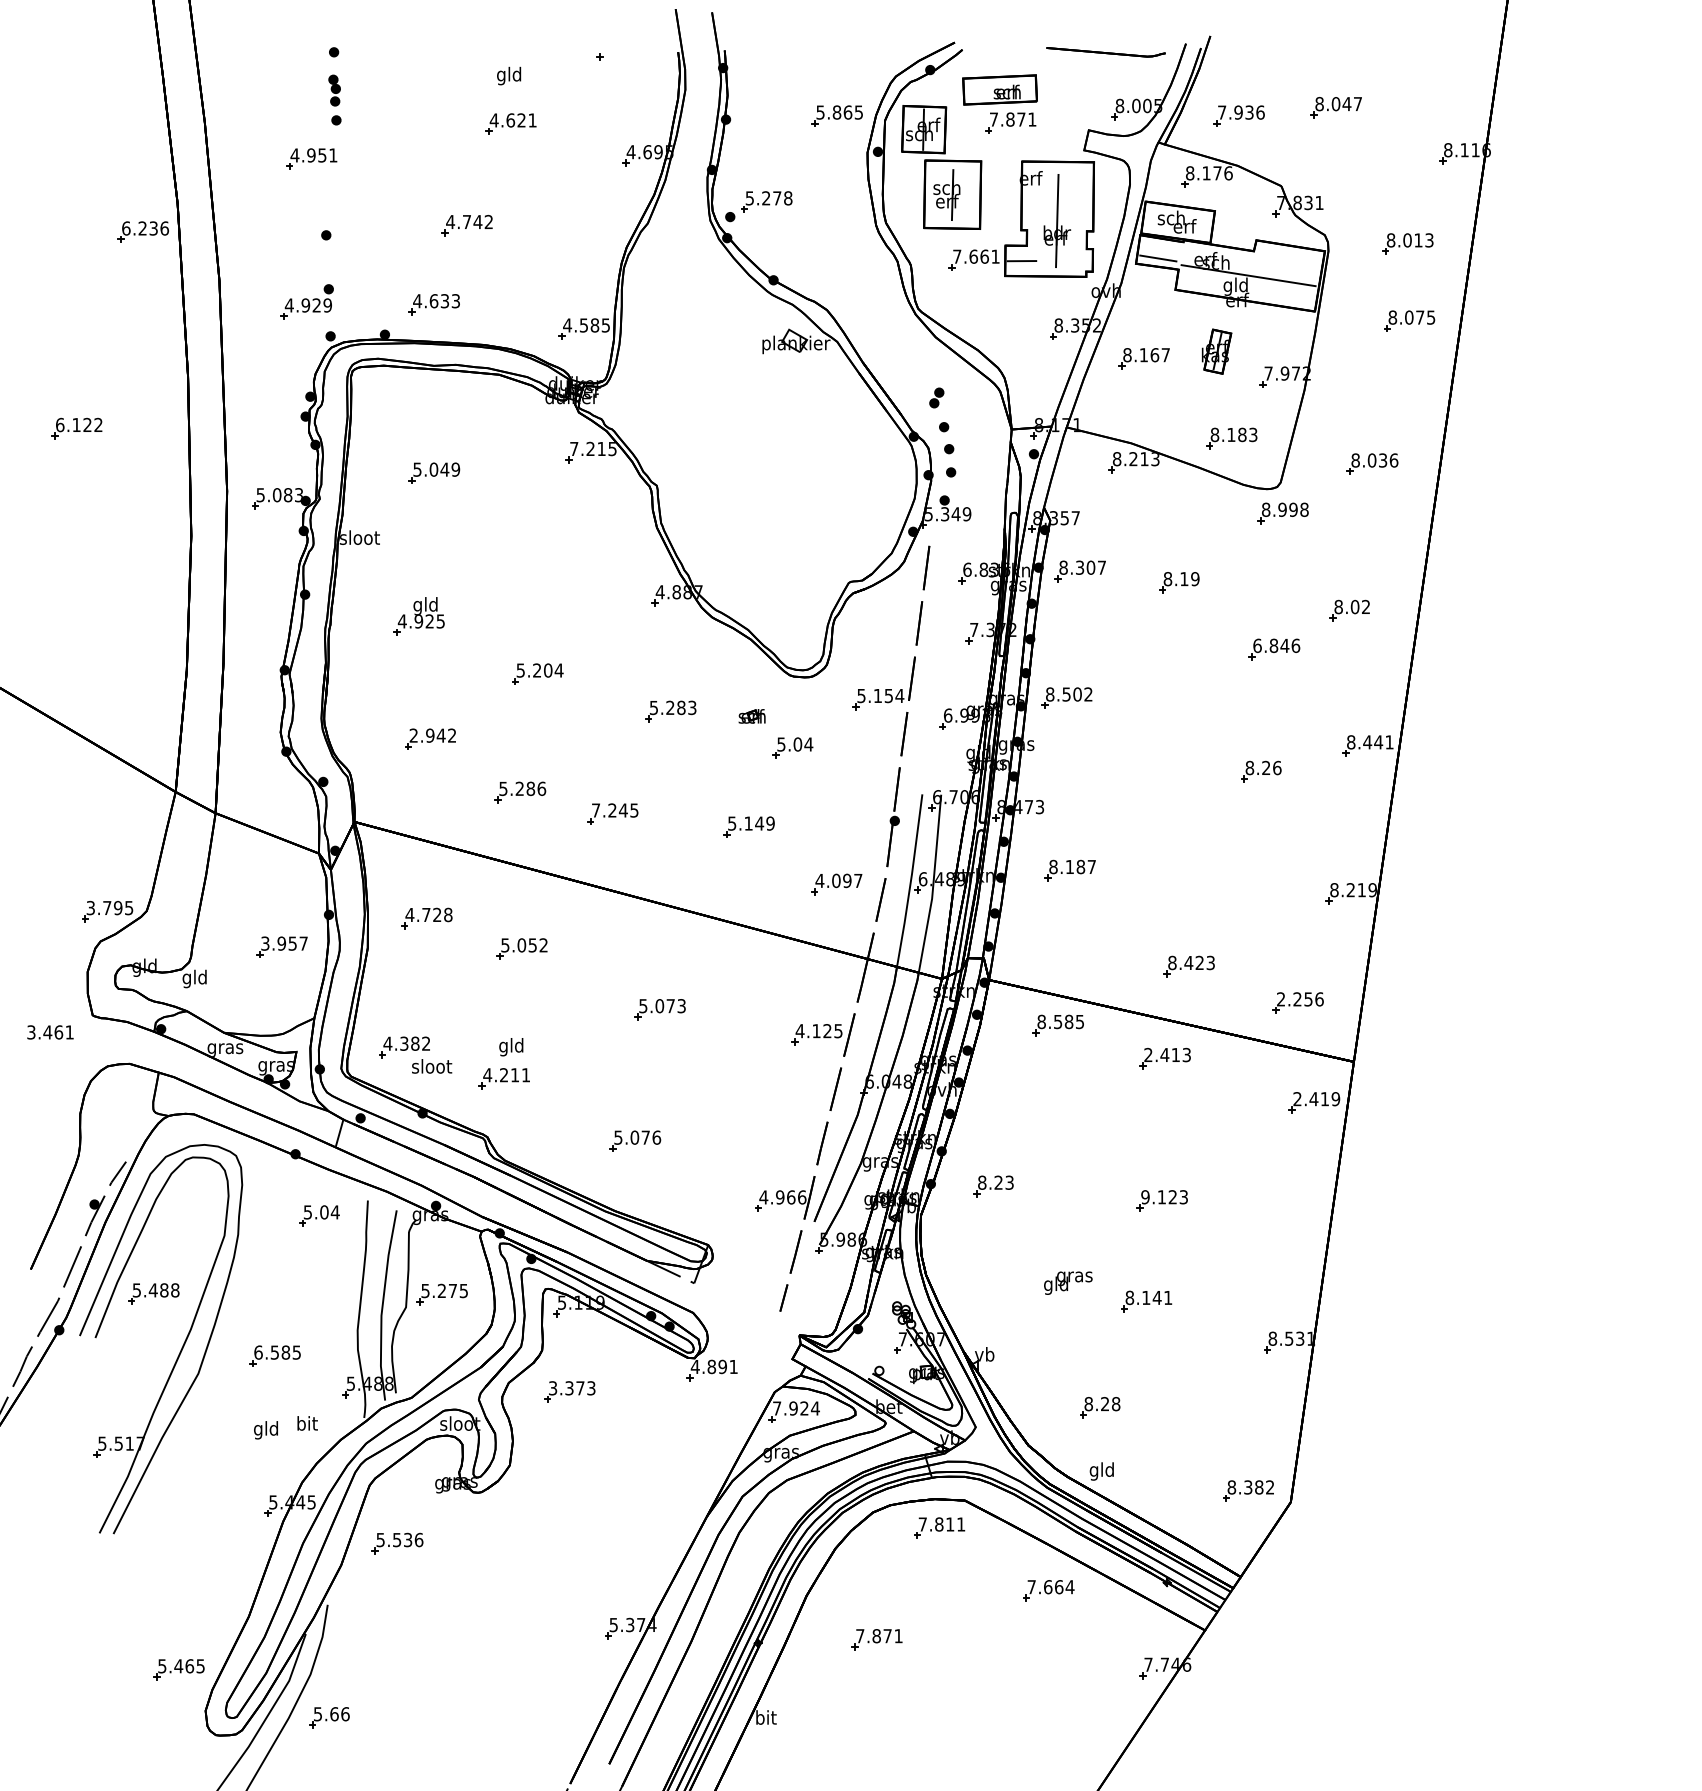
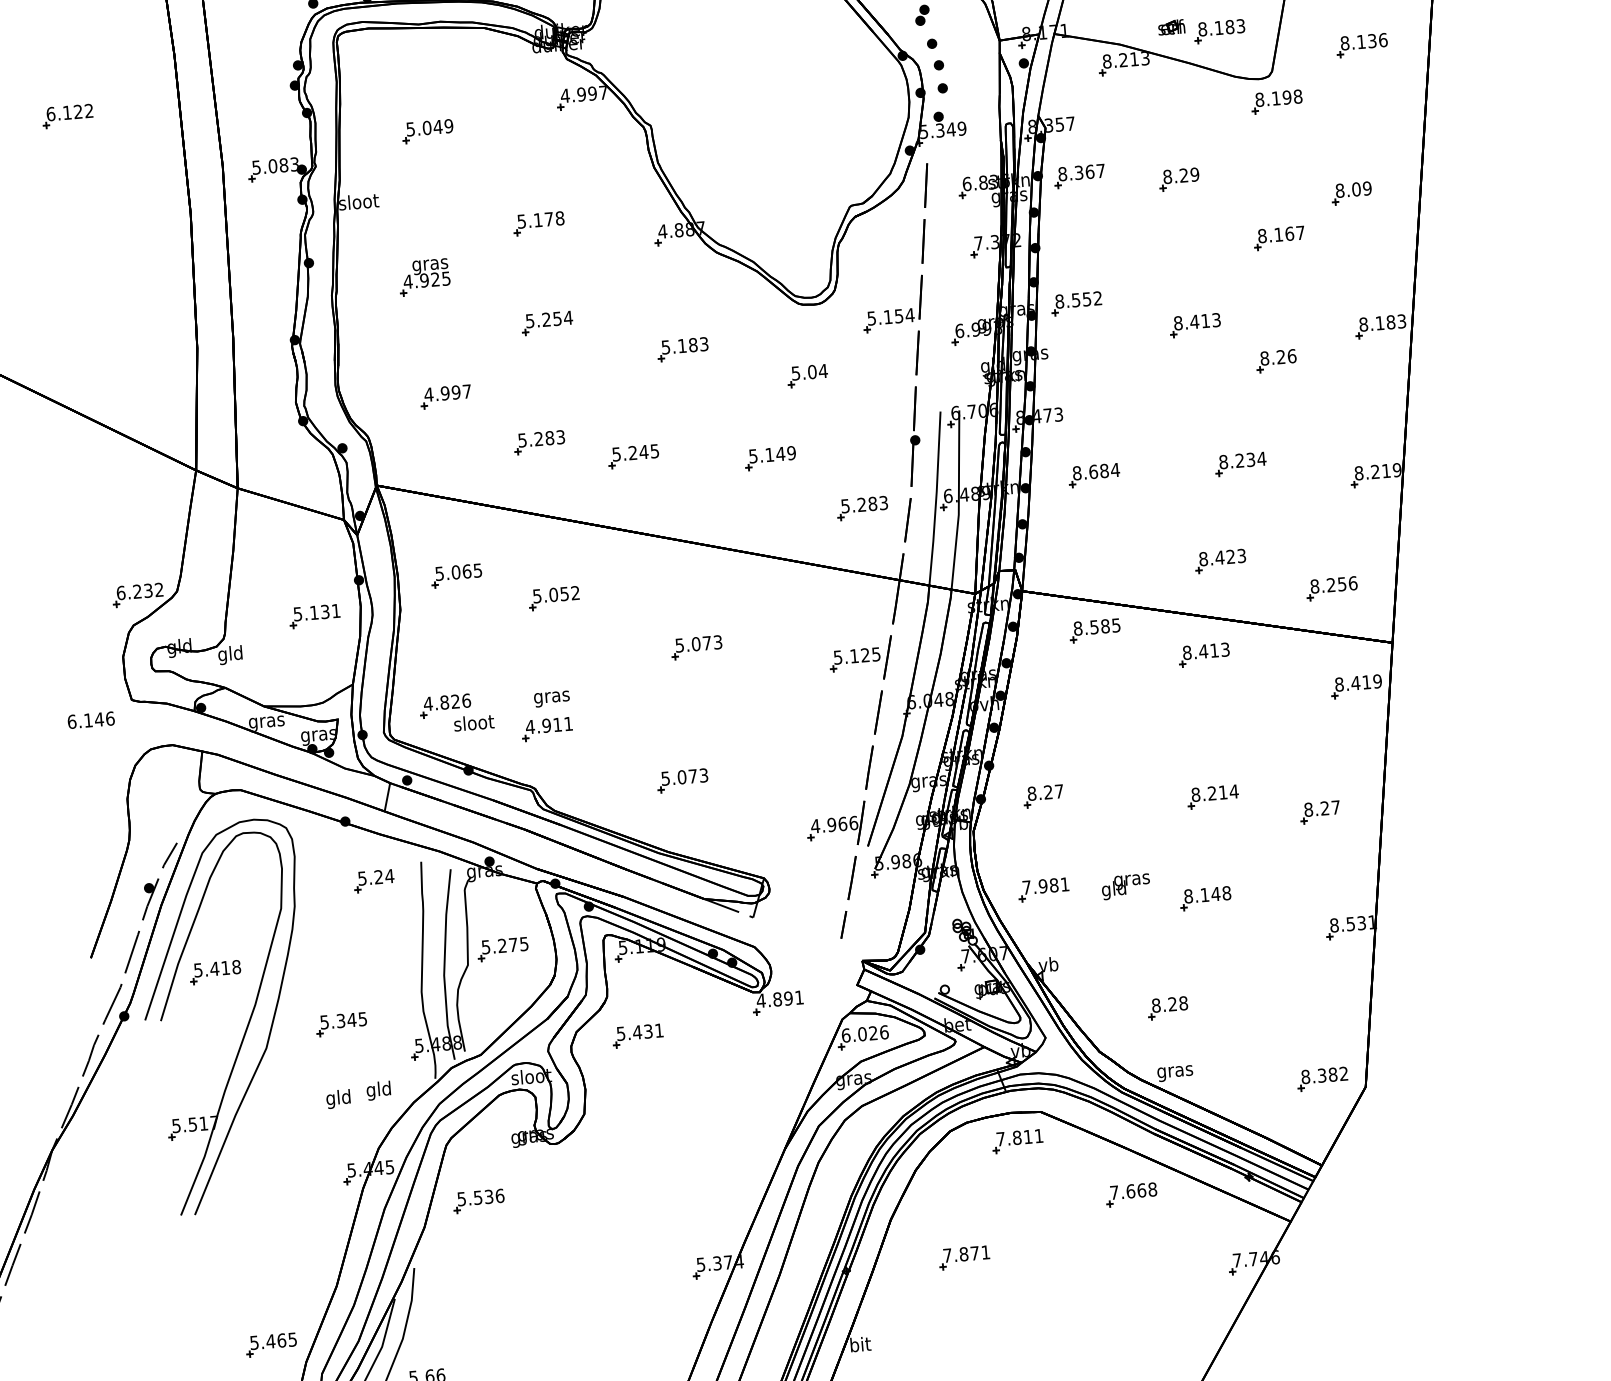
text: (592, 448) -> (583, 93), 7.215 -> 4.997
text: (1371, 460) -> (1360, 42), 8.036 -> 8.136
text: (1282, 509) -> (1276, 98), 8.998 -> 8.198
text: (1091, 567) -> (1090, 171), 8.307 -> 8.367
part: (537, 573) -> (538, 222), added
text: (1184, 578) -> (1184, 174), 8.19 -> 8.29
text: (425, 606) -> (429, 265), gld -> gras
text: (1365, 607) -> (1366, 189), 8.02 -> 8.09
text: (1276, 645) -> (1281, 234), 6.846 -> 8.167
text: (548, 670) -> (557, 318), 5.204 -> 5.254
text: (1077, 694) -> (1086, 299), 8.502 -> 8.552
text: (670, 707) -> (682, 345), 5.283 -> 5.183
part: (751, 716) -> (1170, 27), moved
part: (1182, 729) -> (1194, 325), added
text: (432, 735) -> (447, 393), 2.942 -> 4.997
text: (1378, 742) -> (1390, 322), 8.441 -> 8.183
text: (541, 788) -> (560, 436), 5.286 -> 5.283
text: (595, 810) -> (616, 454), 7.245 -> 5.245
text: (1080, 866) -> (1104, 470), 8.187 -> 8.684
part: (1217, 871) -> (1240, 464), added
text: (838, 880) -> (863, 504), 4.097 -> 5.283
text: (109, 907) -> (139, 590), 3.795 -> 6.232
text: (428, 914) -> (458, 571), 4.728 -> 5.065
text: (284, 943) -> (317, 612), 3.957 -> 5.131
text: (1281, 999) -> (1315, 586), 2.256 -> 8.256
text: (799, 1031) -> (837, 657), 4.125 -> 5.125
text: (50, 1032) -> (91, 720), 3.461 -> 6.146
text: (415, 1043) -> (455, 701), 4.382 -> 4.826
text: (511, 1047) -> (551, 697), gld -> gras
text: (1148, 1055) -> (1187, 653), 2.413 -> 8.413
text: (503, 1075) -> (546, 726), 4.211 -> 4.911
text: (1297, 1099) -> (1339, 684), 2.419 -> 8.419
text: (656, 1137) -> (703, 775), 5.076 -> 5.073
text: (1009, 1182) -> (1059, 791), 8.23 -> 8.27
text: (1164, 1197) -> (1214, 793), 9.123 -> 8.214
text: (324, 1212) -> (378, 877), 5.04 -> 5.24
part: (1267, 1224) -> (1319, 811), added
part: (985, 1279) -> (1043, 889), added
text: (164, 1290) -> (225, 968), 5.488 -> 5.418
text: (1168, 1297) -> (1227, 892), 8.141 -> 8.148
text: (272, 1352) -> (338, 1021), 6.585 -> 5.345
text: (572, 1388) -> (640, 1032), 3.373 -> 5.431
text: (796, 1408) -> (865, 1033), 7.924 -> 6.026
text: (306, 1425) -> (378, 1091), bit -> gld
text: (1101, 1471) -> (1174, 1071), gld -> gras
text: (1069, 1587) -> (1152, 1189), 7.664 -> 7.668

